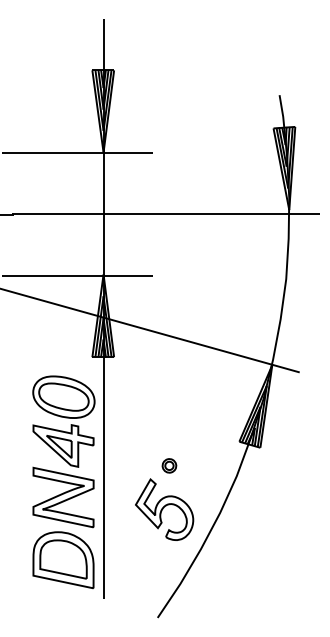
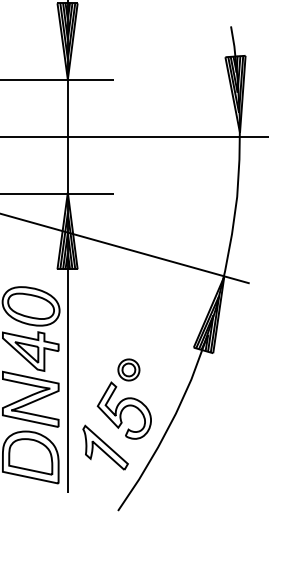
part: (169, 465) -> (128, 369), size x1.67
part: (144, 549) -> (105, 447), added

